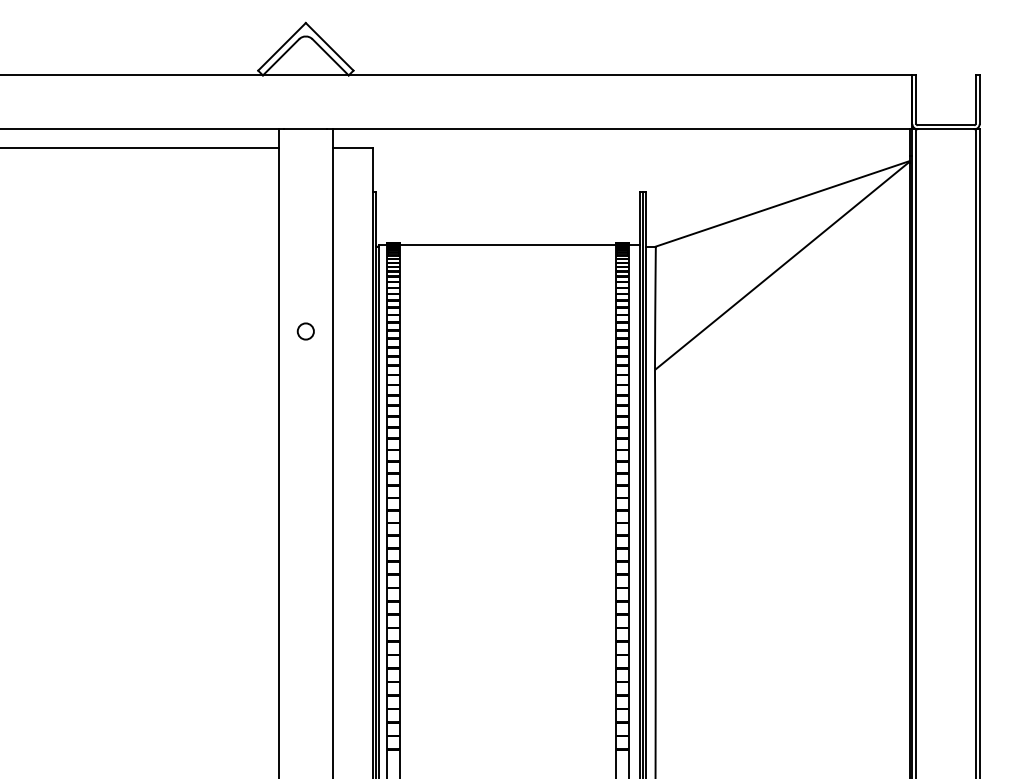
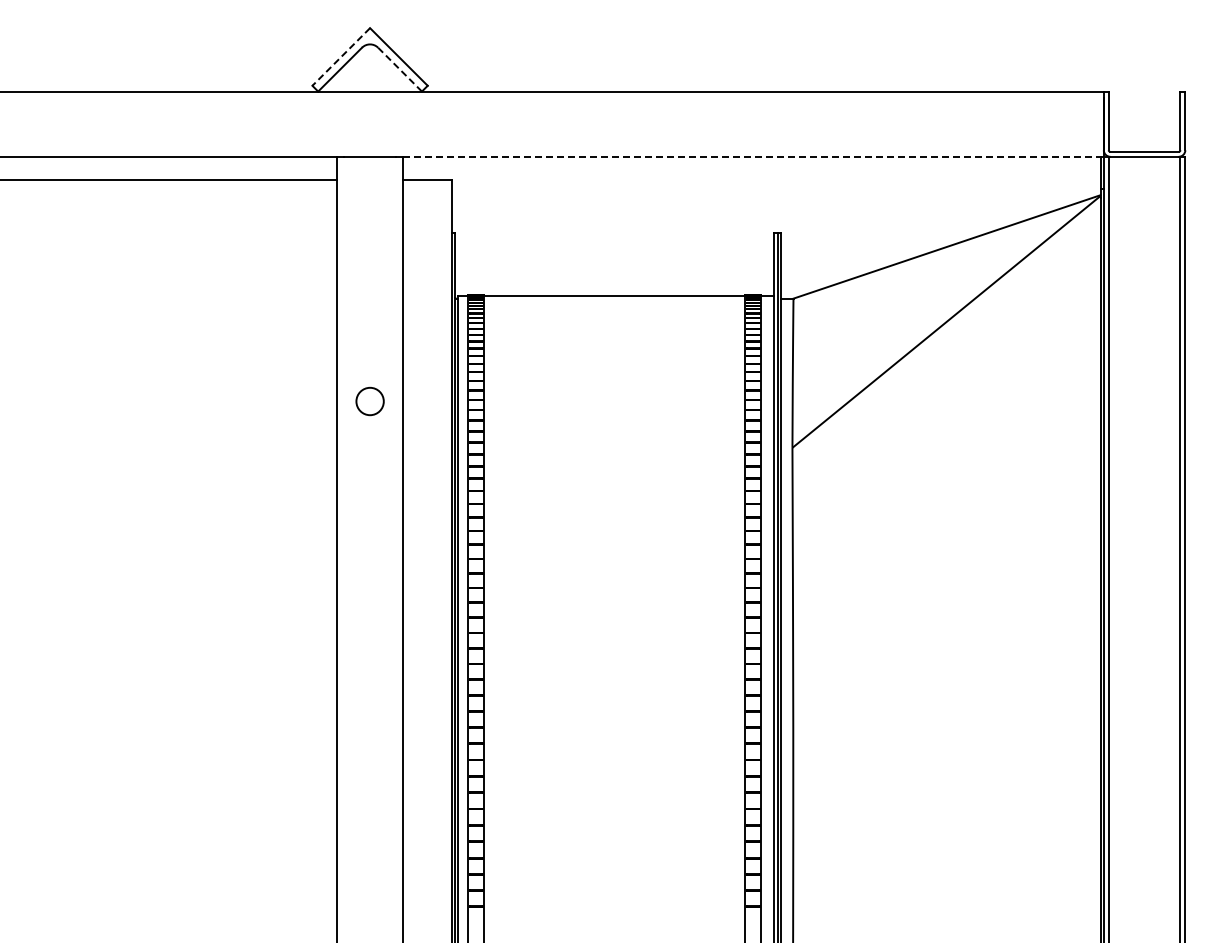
line: (282, 46) -> (341, 56), solid -> dashed
line: (331, 57) -> (400, 69), solid -> dashed
line: (622, 129) -> (753, 156), solid -> dashed
circle: (305, 330) -> (369, 400), size x1.4

